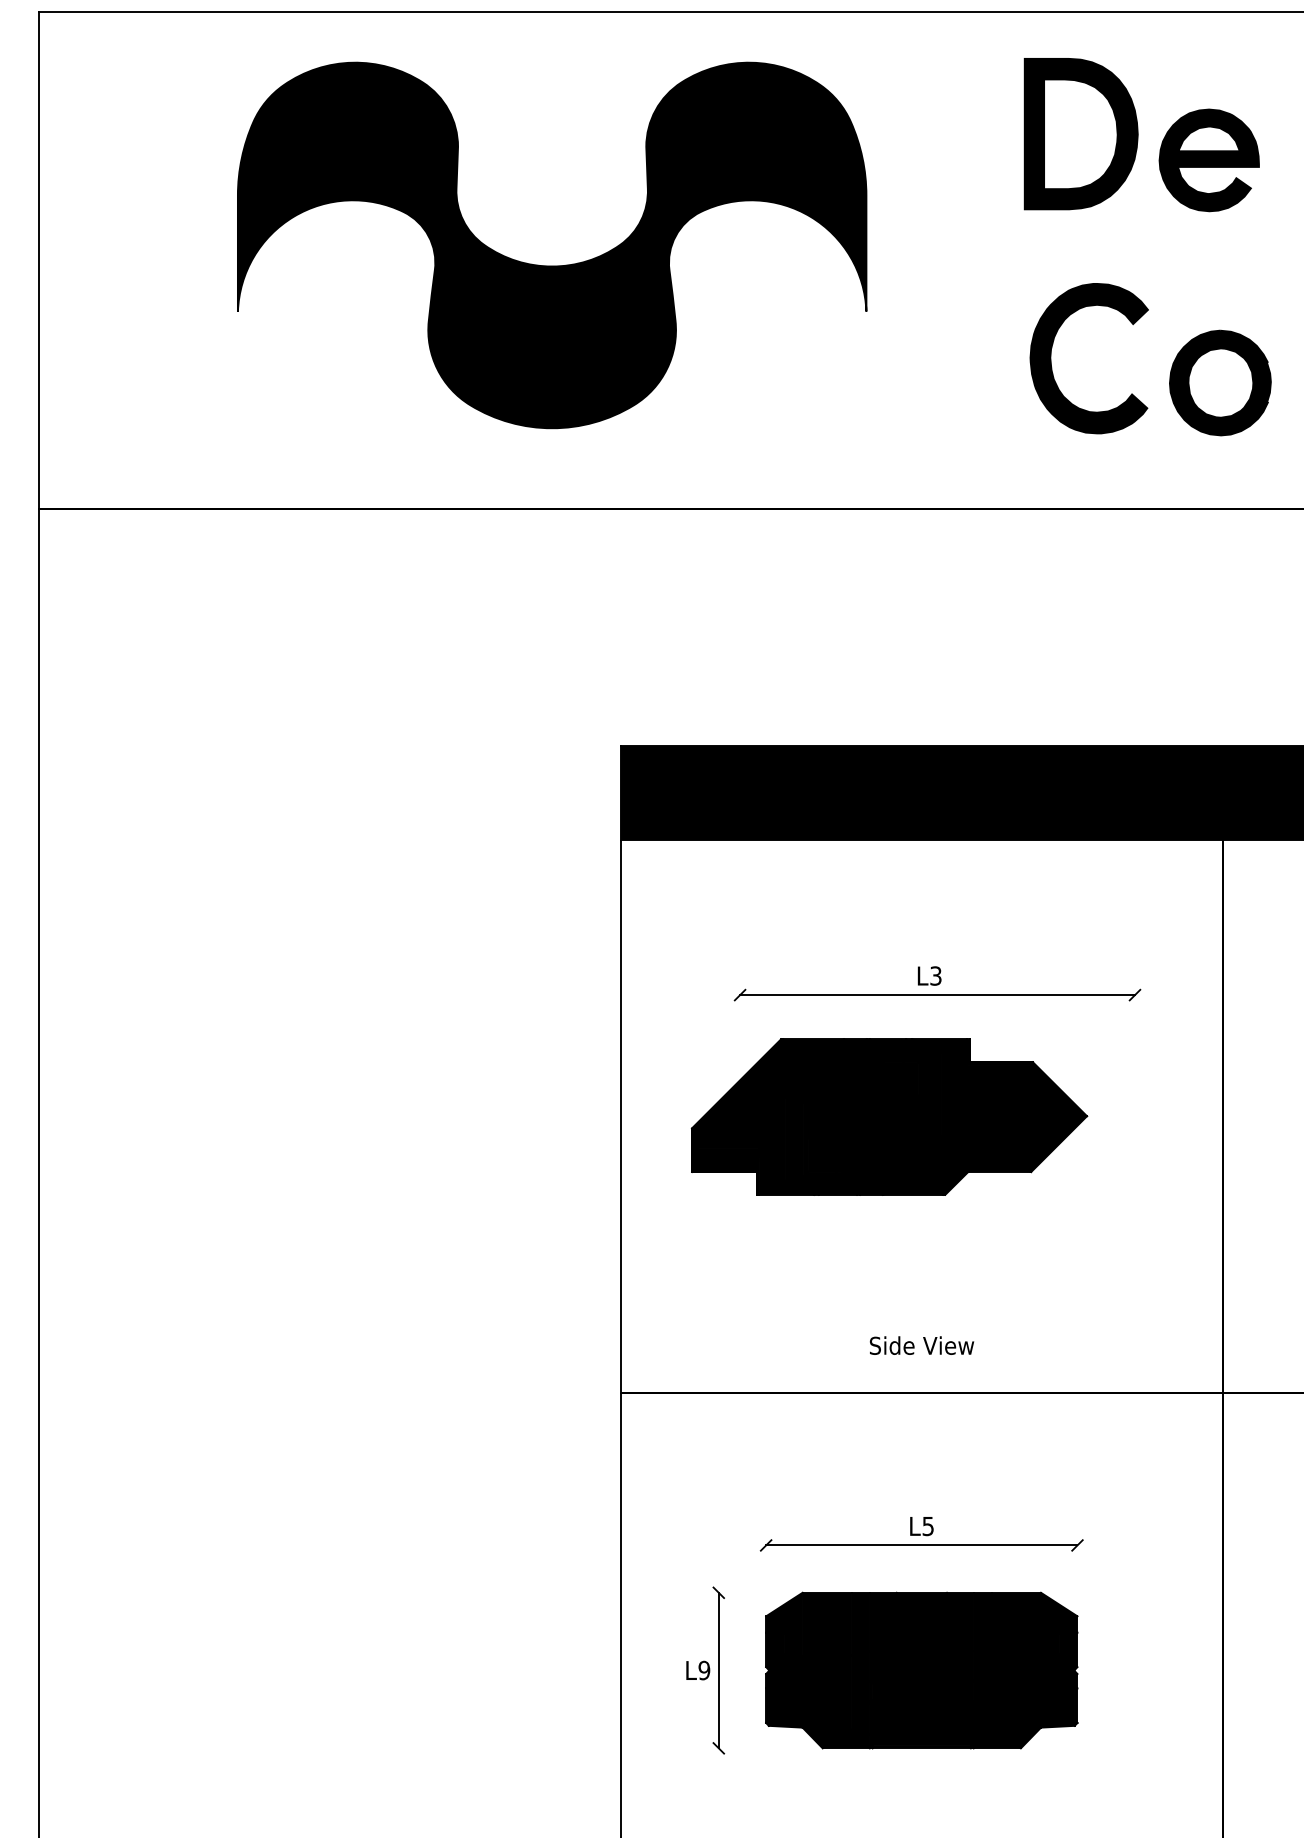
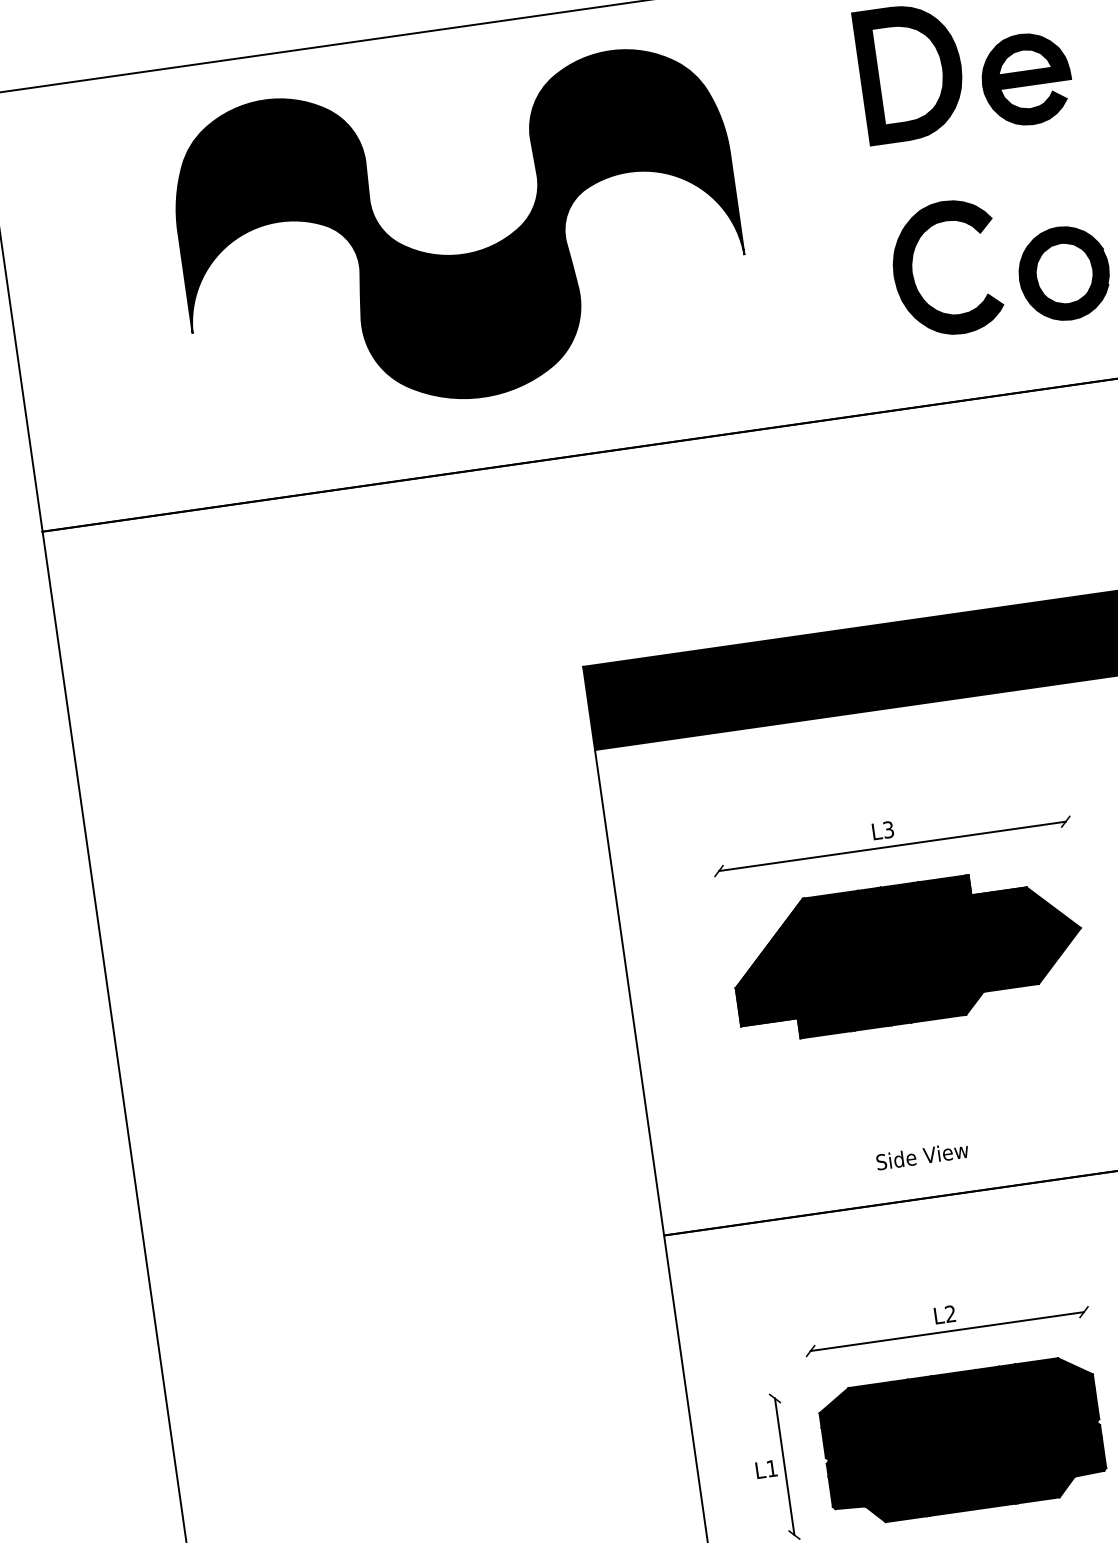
part: (889, 1116) -> (907, 952), moved
text: (927, 1526) -> (949, 1314), L5 -> L2
text: (704, 1670) -> (772, 1468), L9 -> L1

